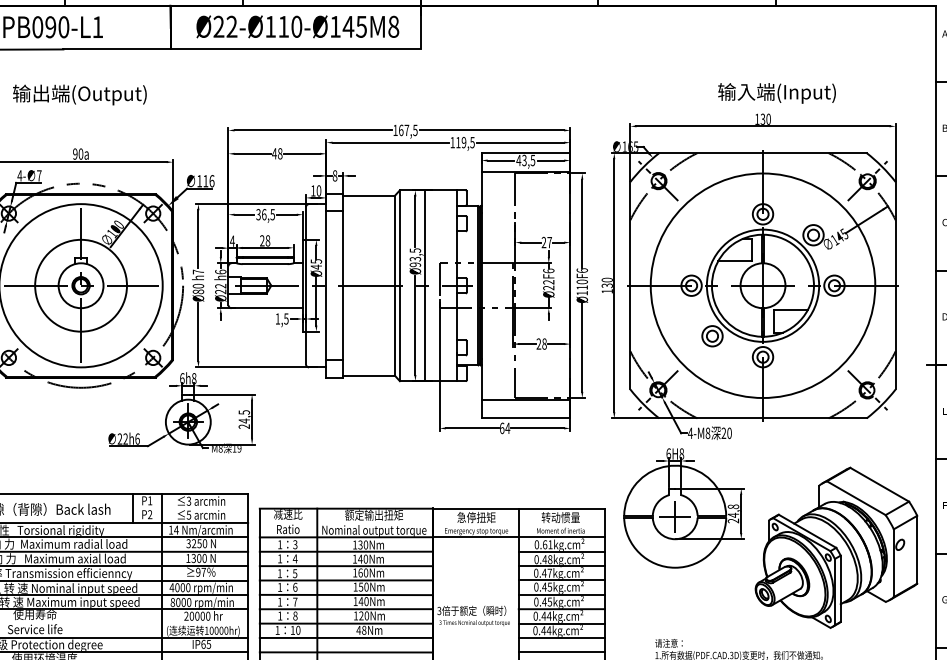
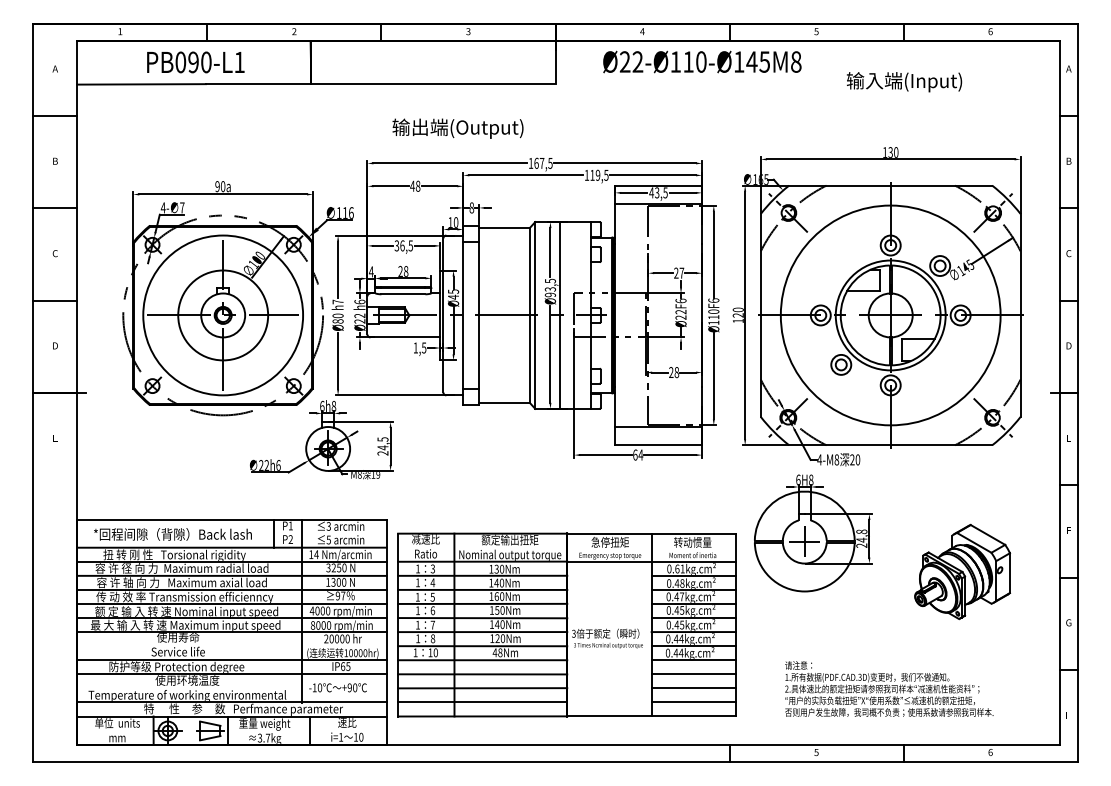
text: (297, 26) -> (702, 61), moved
text: (777, 93) -> (904, 82), moved
text: (79, 94) -> (457, 128), moved
text: (607, 285) -> (738, 315), 130 -> 120
part: (836, 547) -> (962, 571), size x0.6

